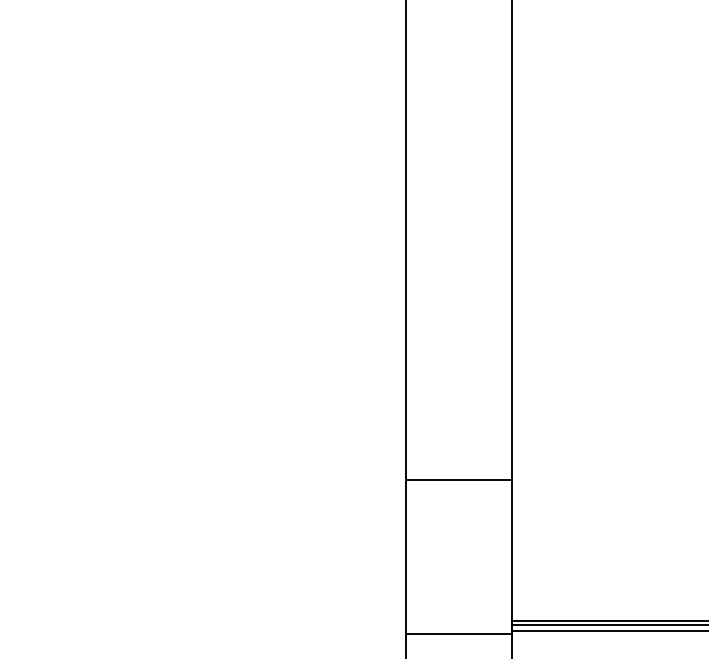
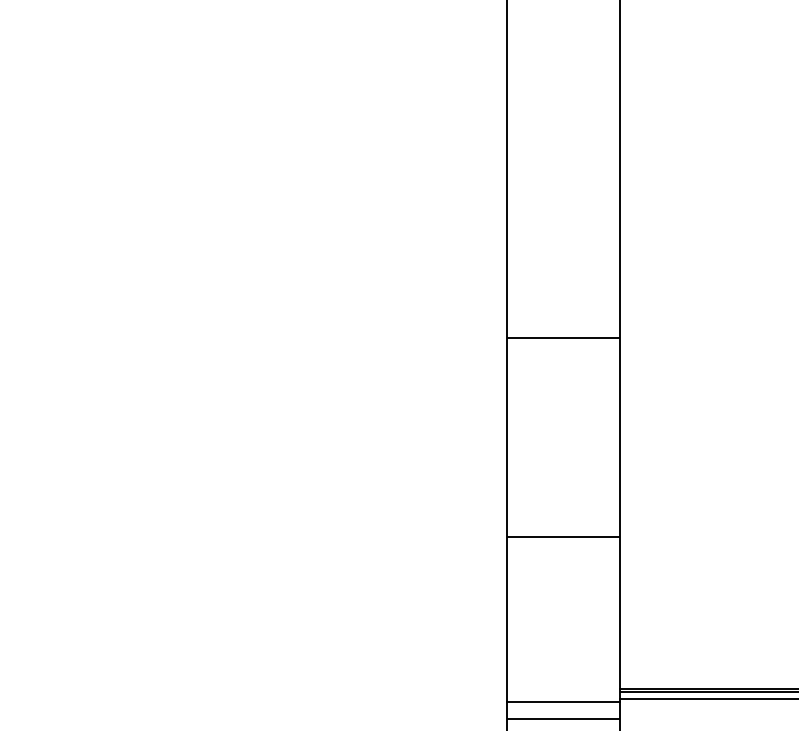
line: (458, 294) -> (563, 338), added
line: (458, 649) -> (563, 719), added

